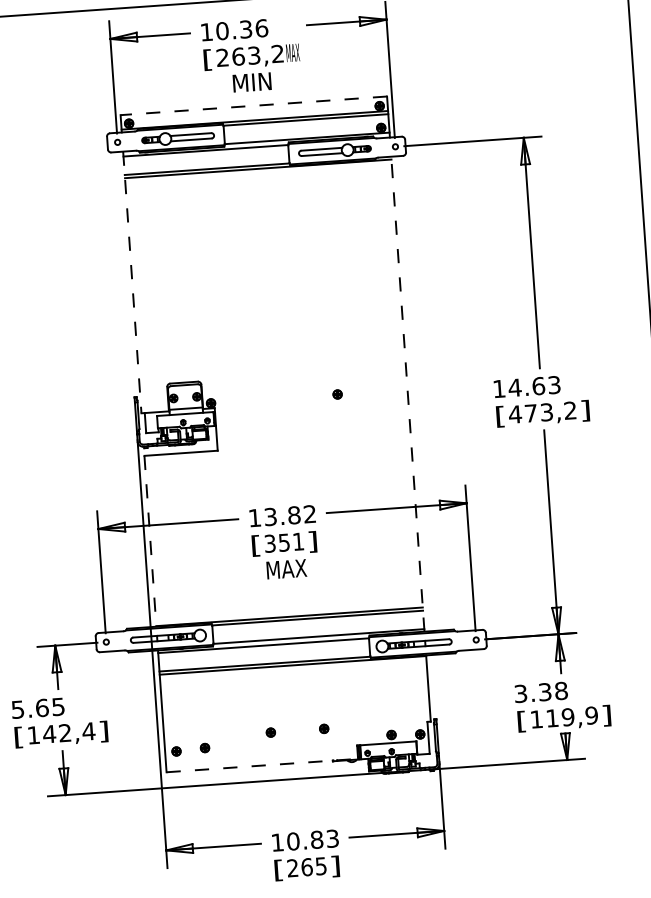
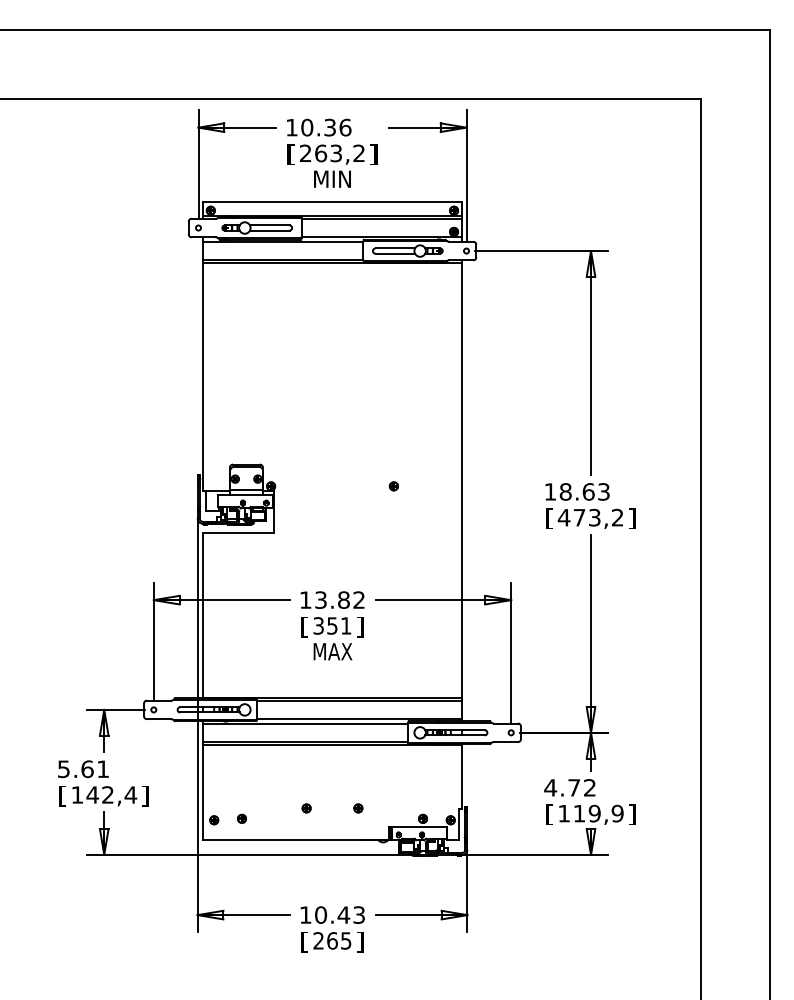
text: (292, 54) -> (373, 154), MAX -> ]
line: (253, 105) -> (332, 201), dashed -> solid
line: (132, 282) -> (203, 364), dashed -> solid
text: (514, 387) -> (565, 491), 14.63 -> 18.63
line: (407, 393) -> (461, 490), dashed -> solid
line: (150, 541) -> (203, 615), dashed -> solid
text: (541, 692) -> (570, 787), 3.38 -> 4.72
text: (57, 707) -> (102, 769), 5.65 -> 5.61
line: (262, 765) -> (296, 839), dashed -> solid
text: (316, 839) -> (343, 914), 10.83 -> 10.43

